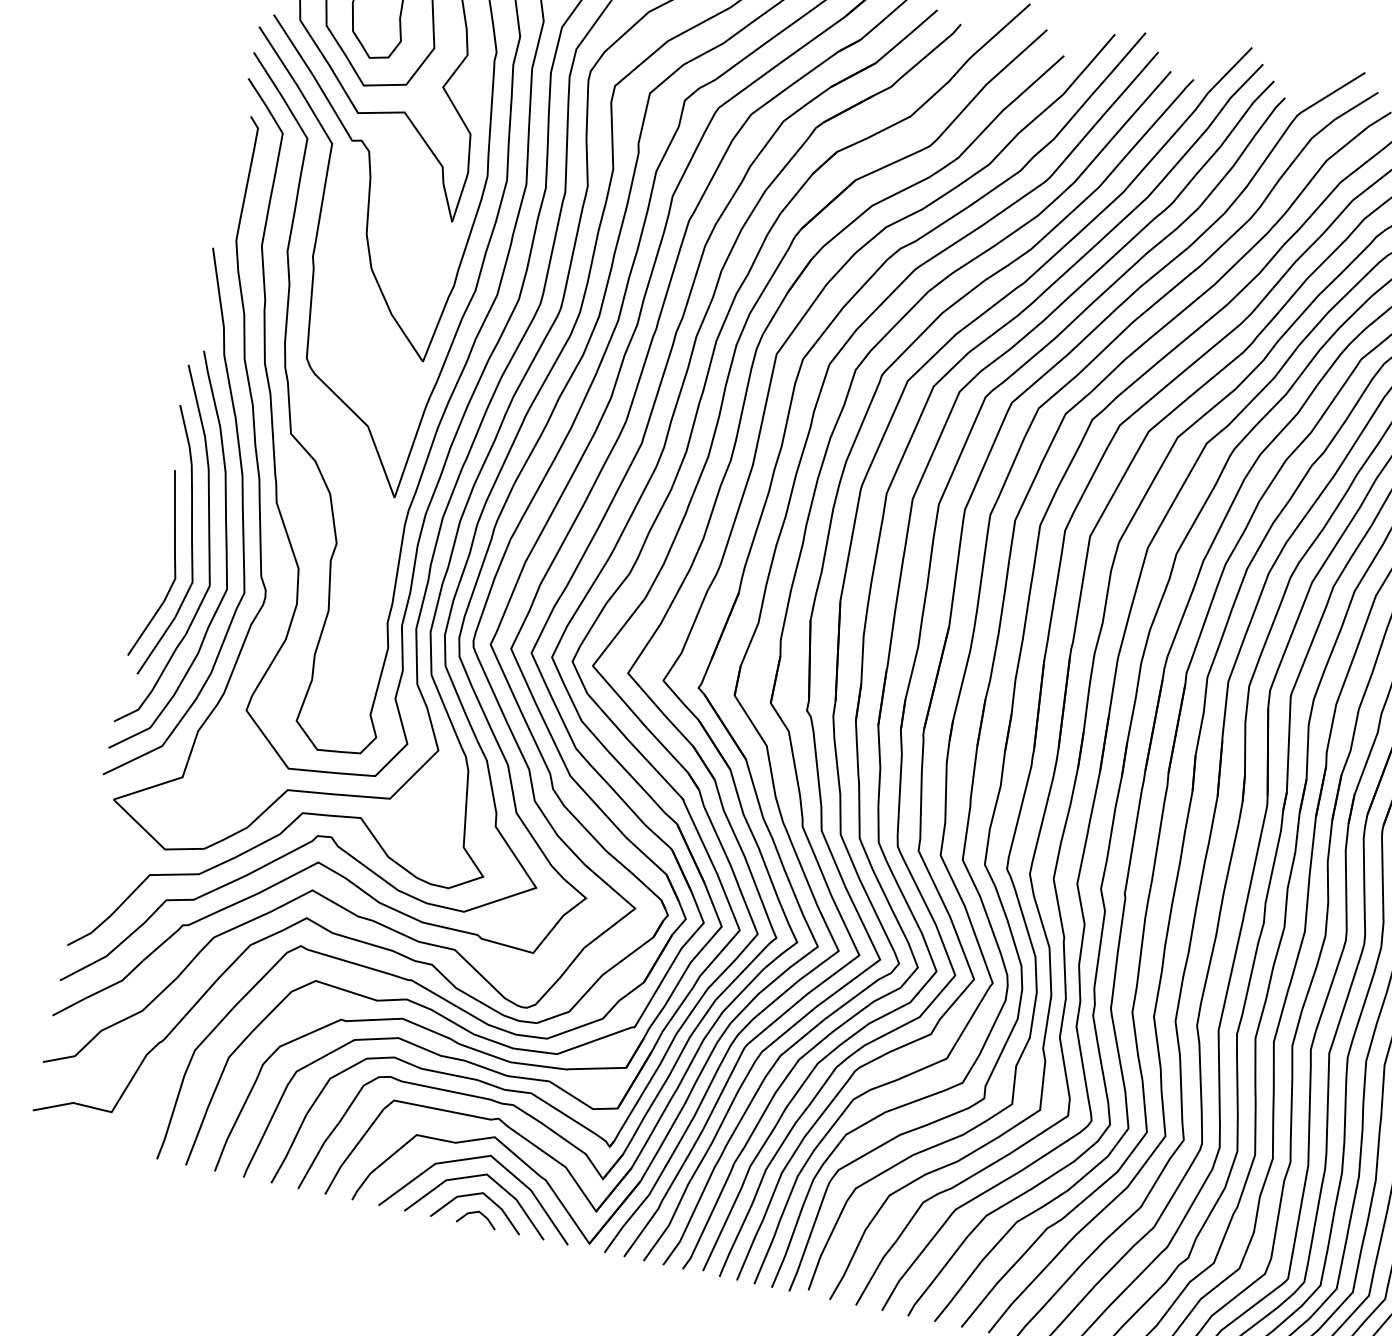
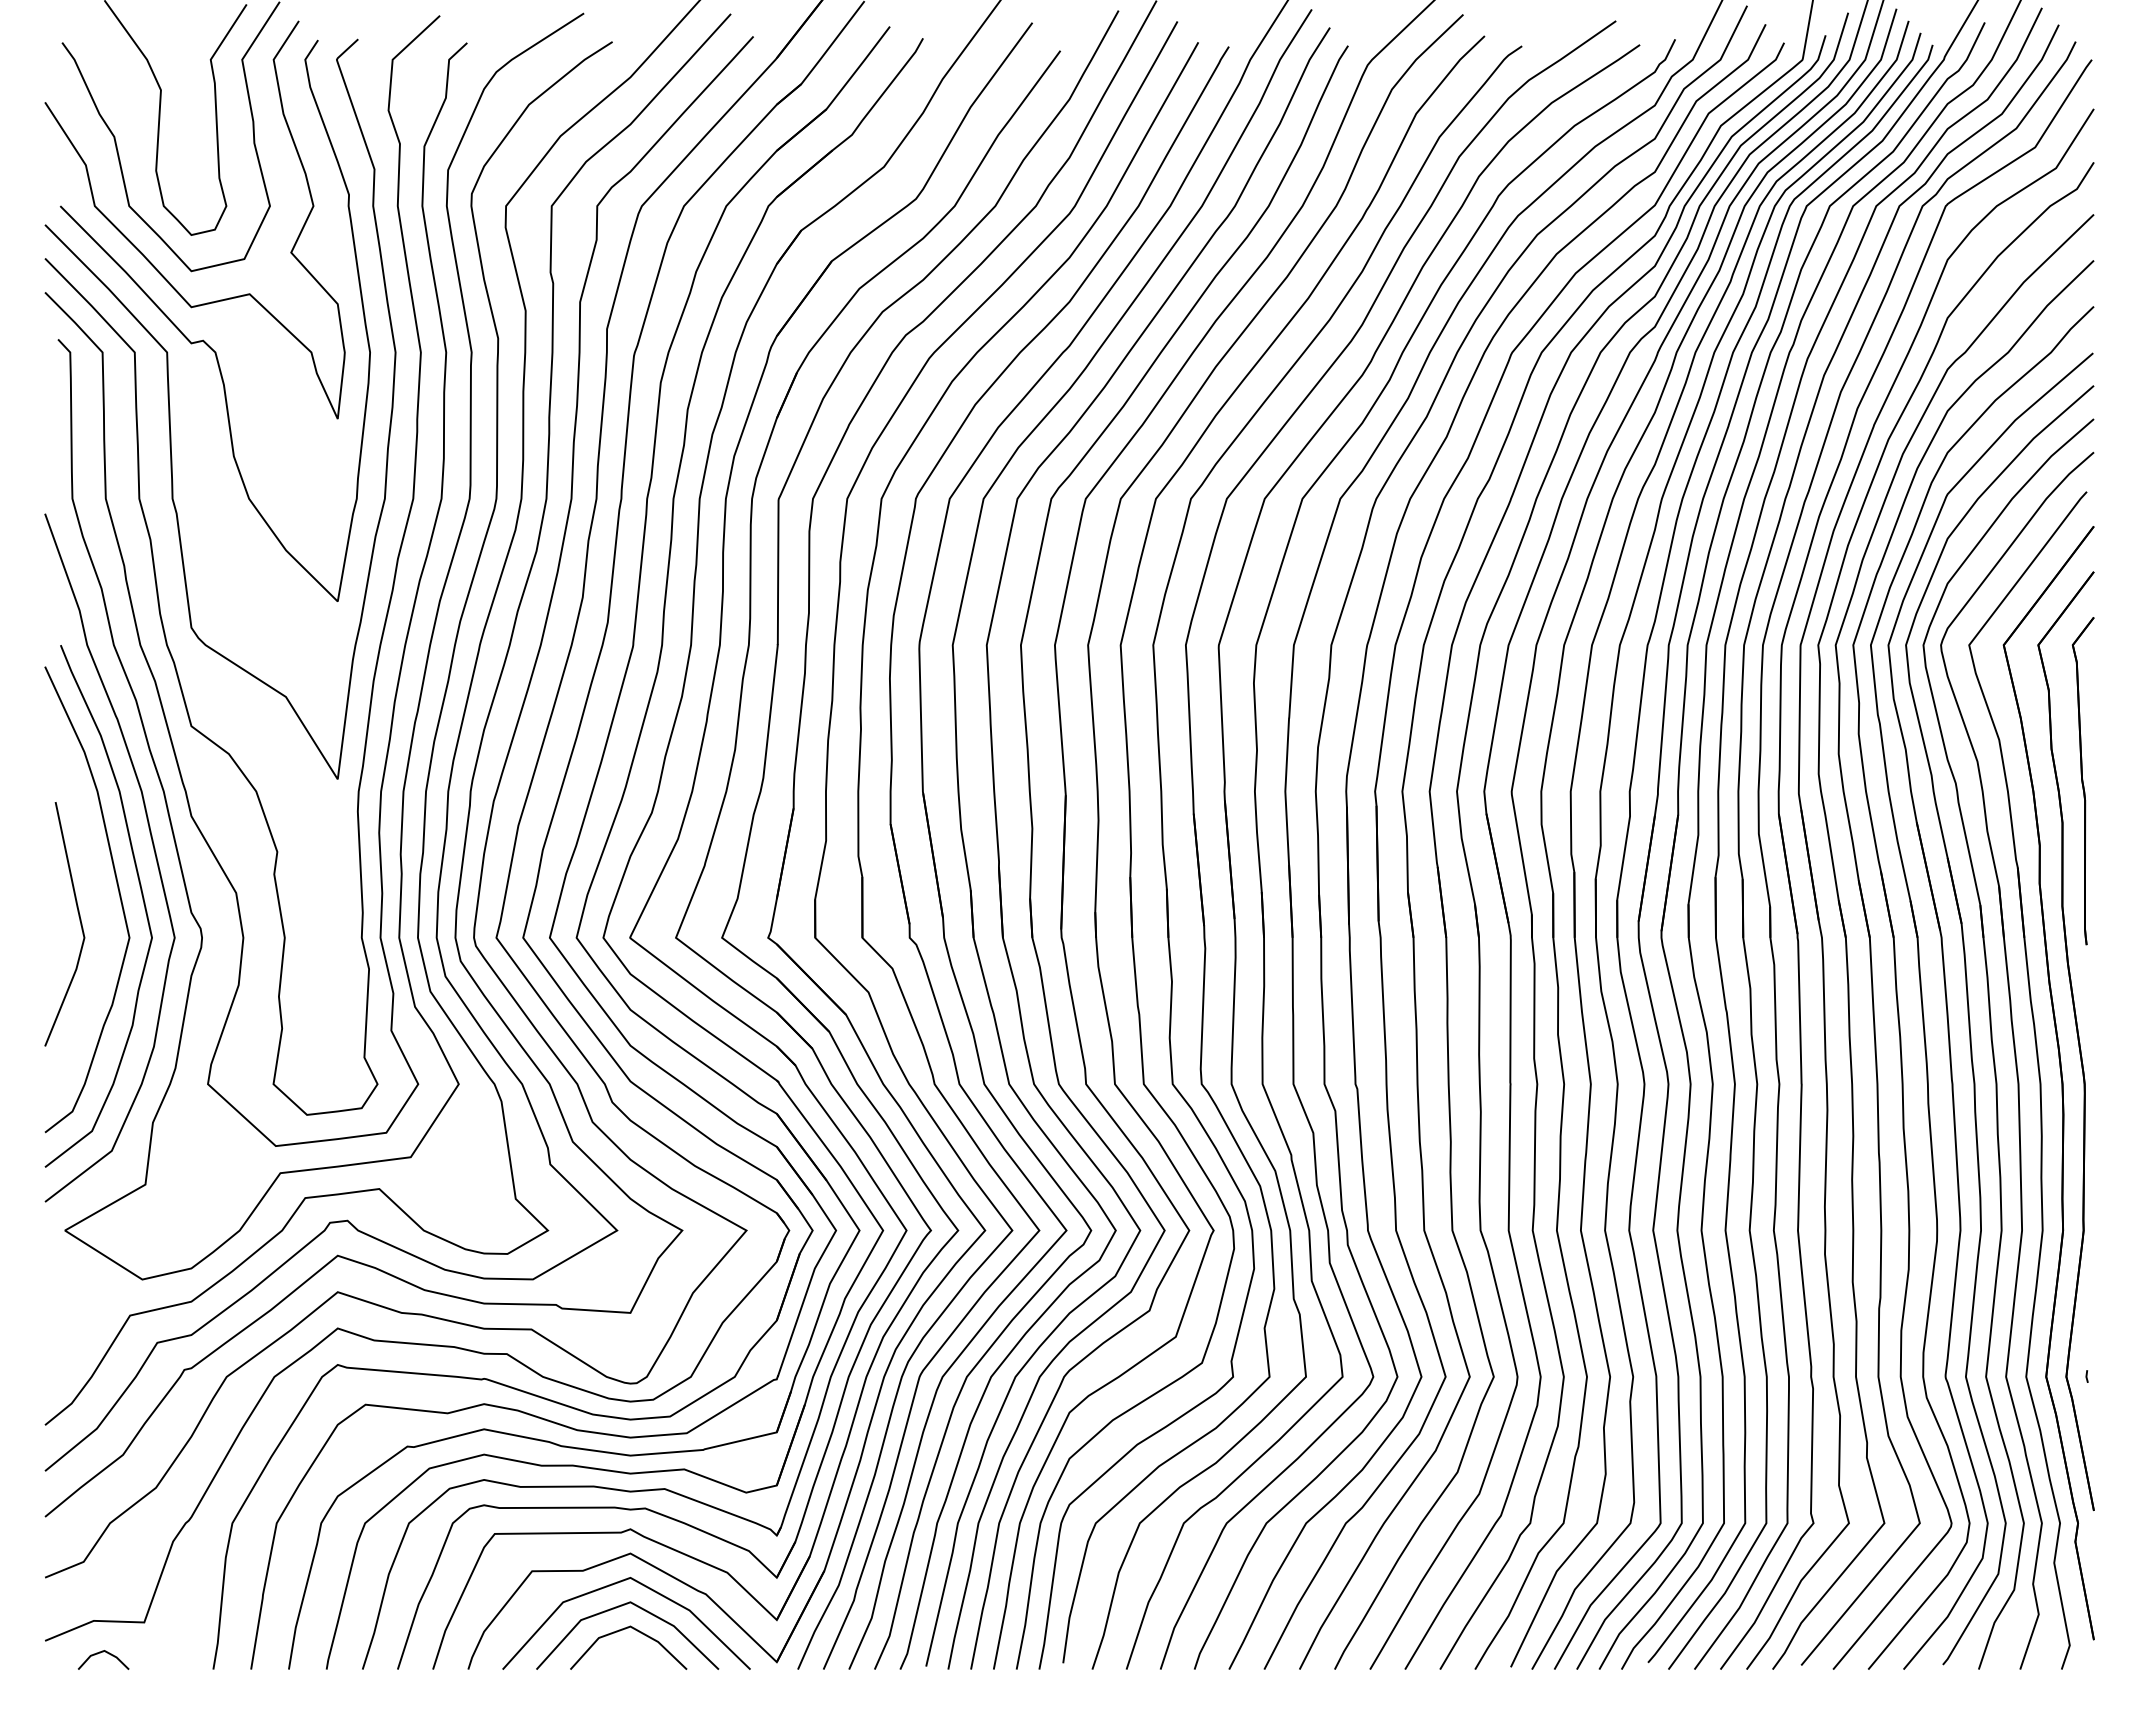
curve: (191, 541) -> (94, 887), removed
line: (475, 1213) -> (100, 1653), moved

